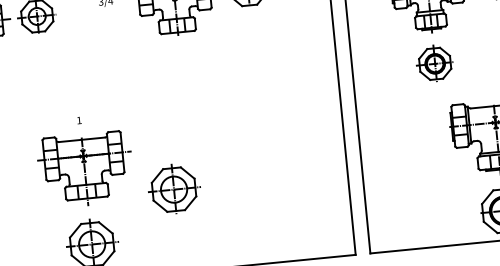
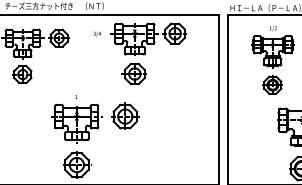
part: (179, 67) -> (133, 73), added
part: (174, 187) -> (125, 115), moved

